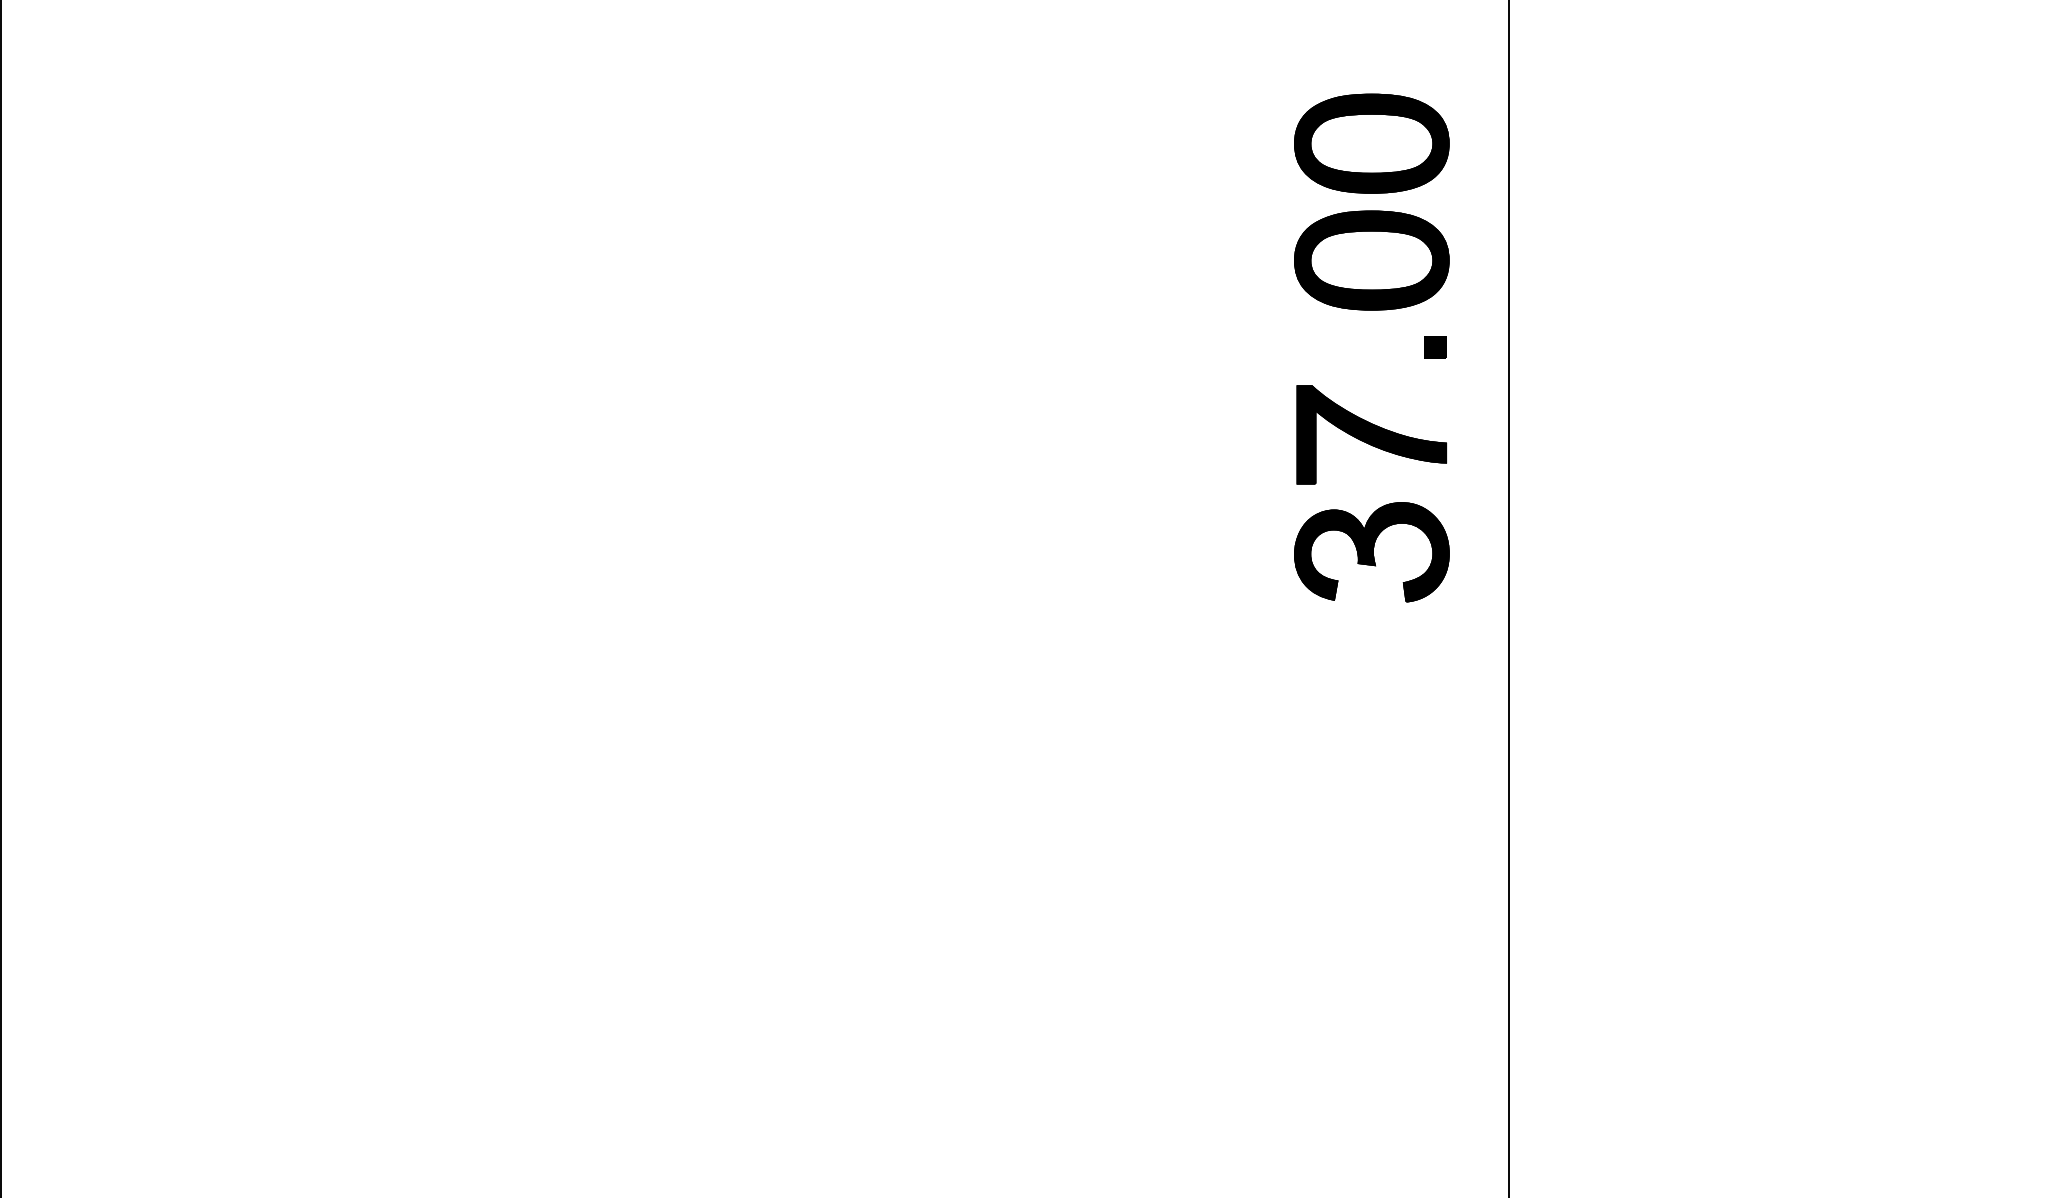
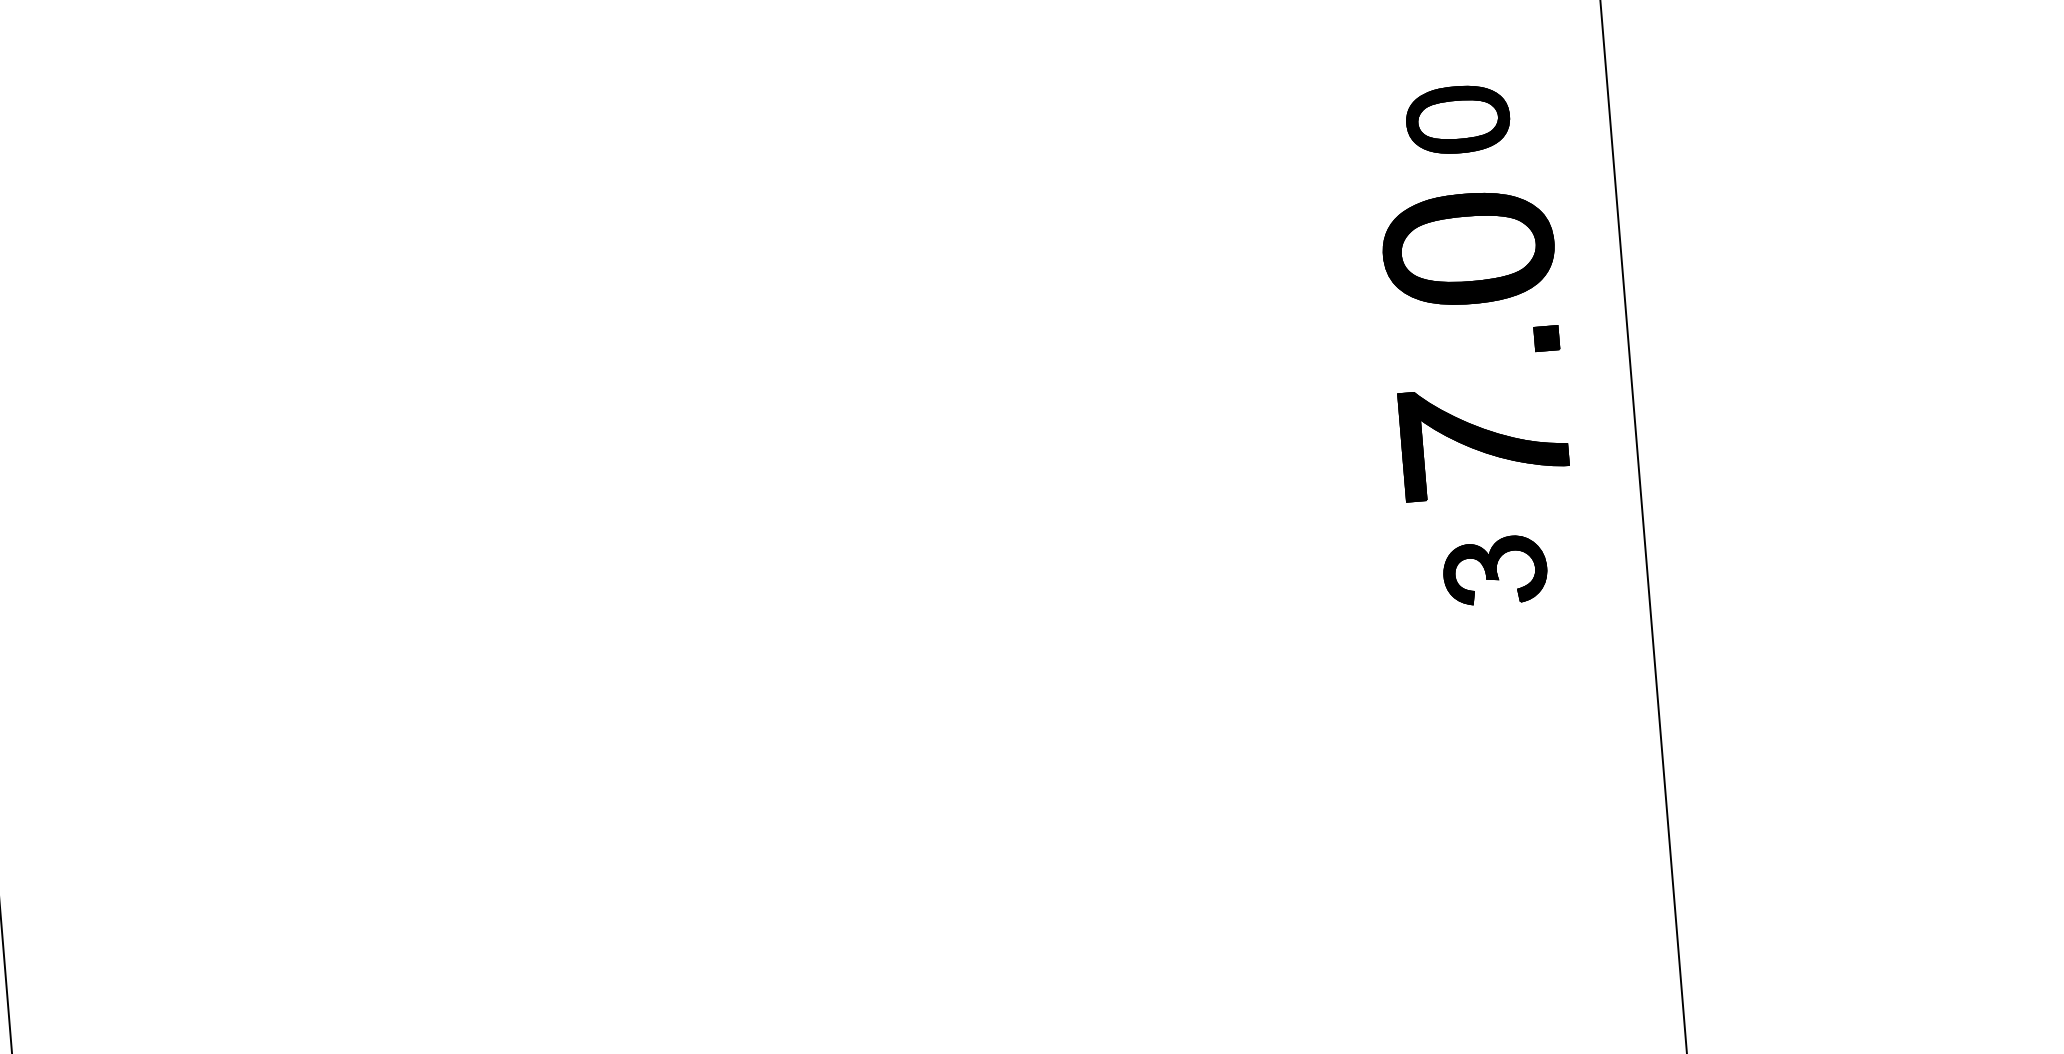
part: (1371, 143) -> (1457, 119), size x0.6
part: (1371, 552) -> (1494, 571), size x0.6

